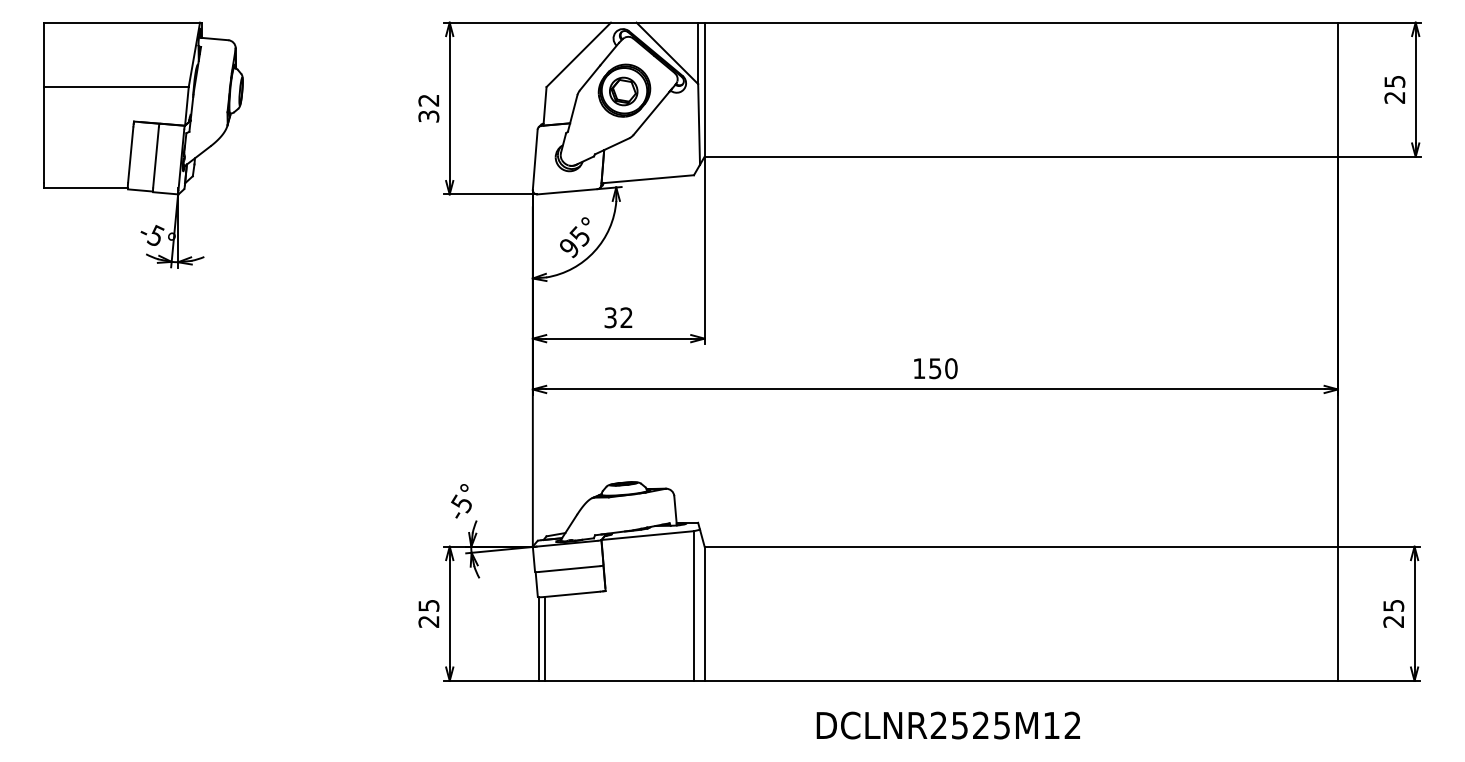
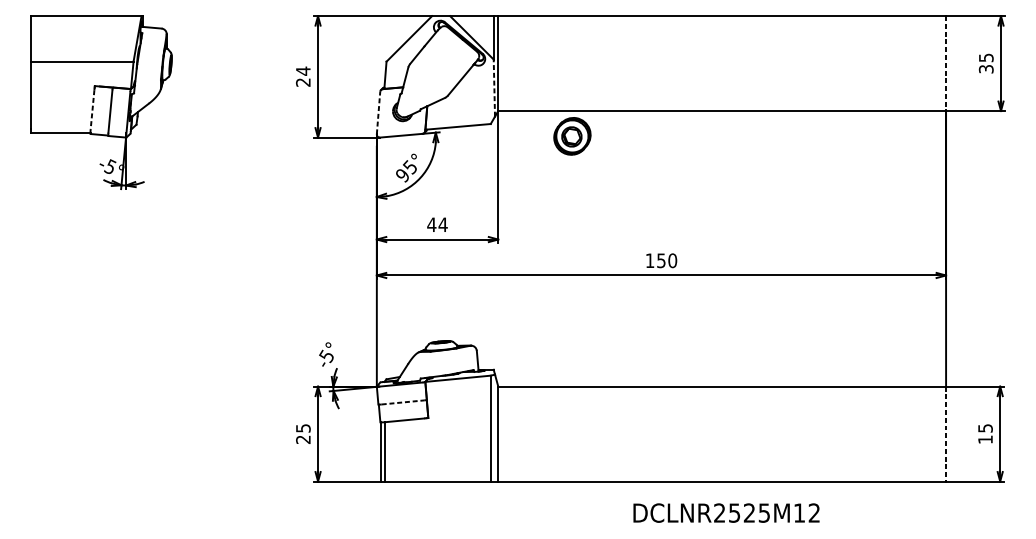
part: (624, 90) -> (572, 136), moved
line: (1337, 90) -> (945, 64), solid -> dashed
text: (1394, 97) -> (986, 69), 25 -> 35
text: (428, 108) -> (303, 76), 32 -> 24
line: (699, 123) -> (494, 87), solid -> dashed
line: (130, 154) -> (92, 109), solid -> dashed
line: (535, 159) -> (378, 112), solid -> dashed
text: (618, 317) -> (437, 224), 32 -> 44
line: (570, 569) -> (403, 402), solid -> dashed
line: (1337, 614) -> (945, 434), solid -> dashed
text: (1393, 621) -> (985, 439), 25 -> 15
text: (947, 725) -> (725, 513), moved

